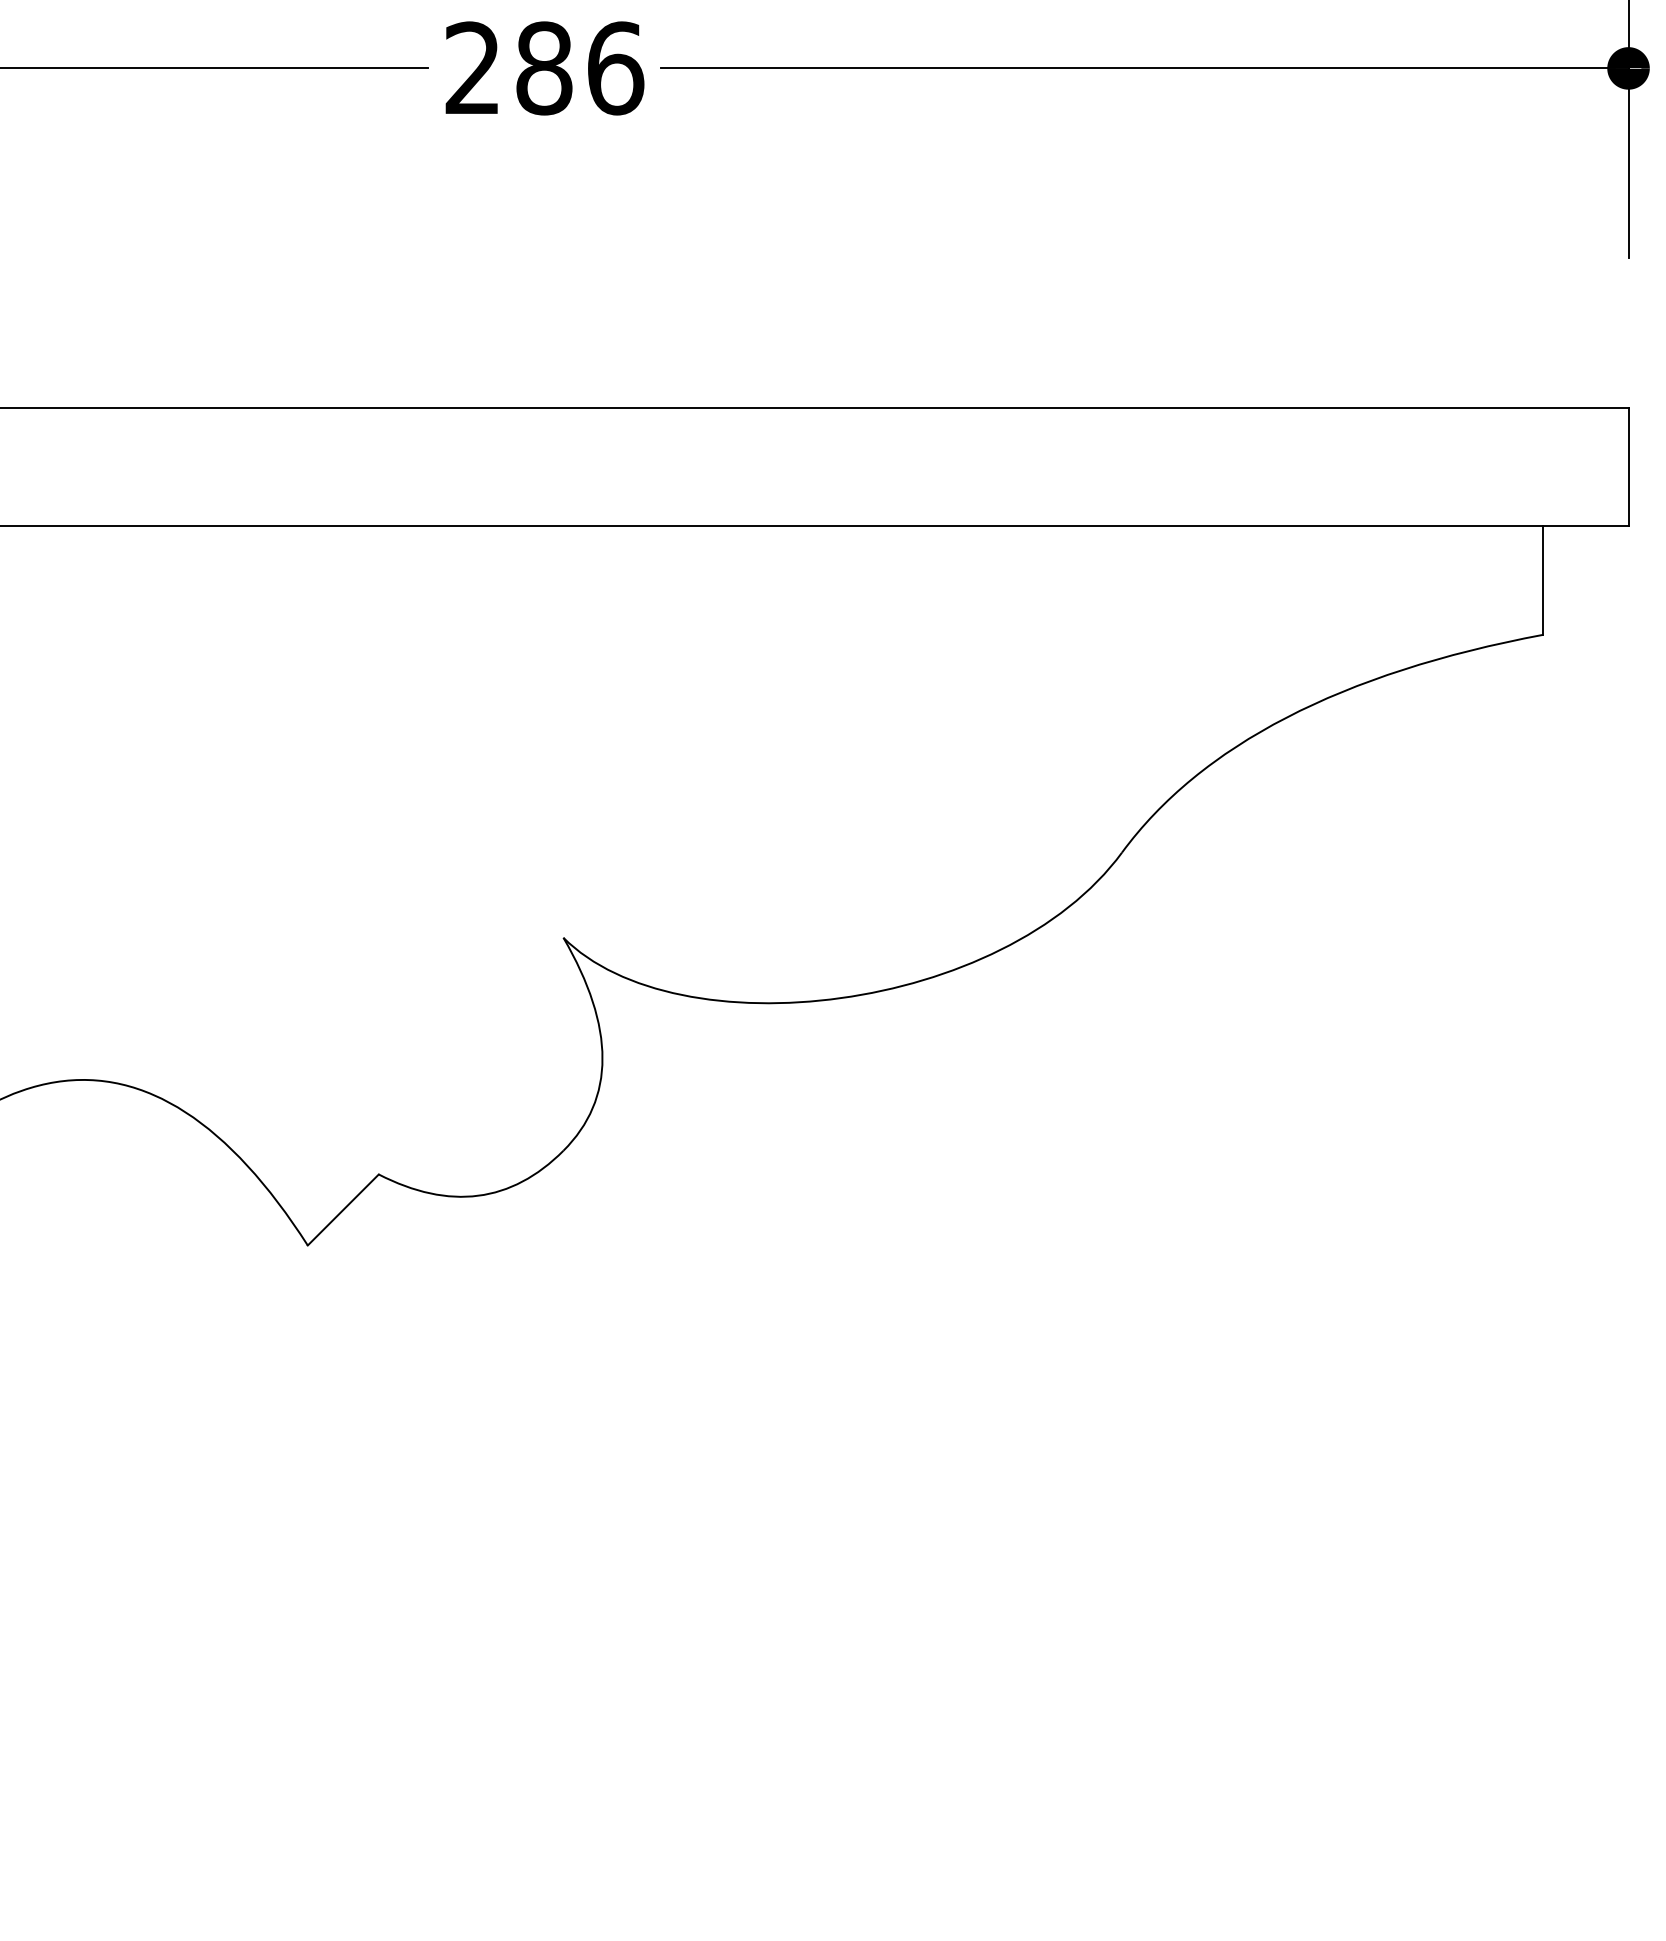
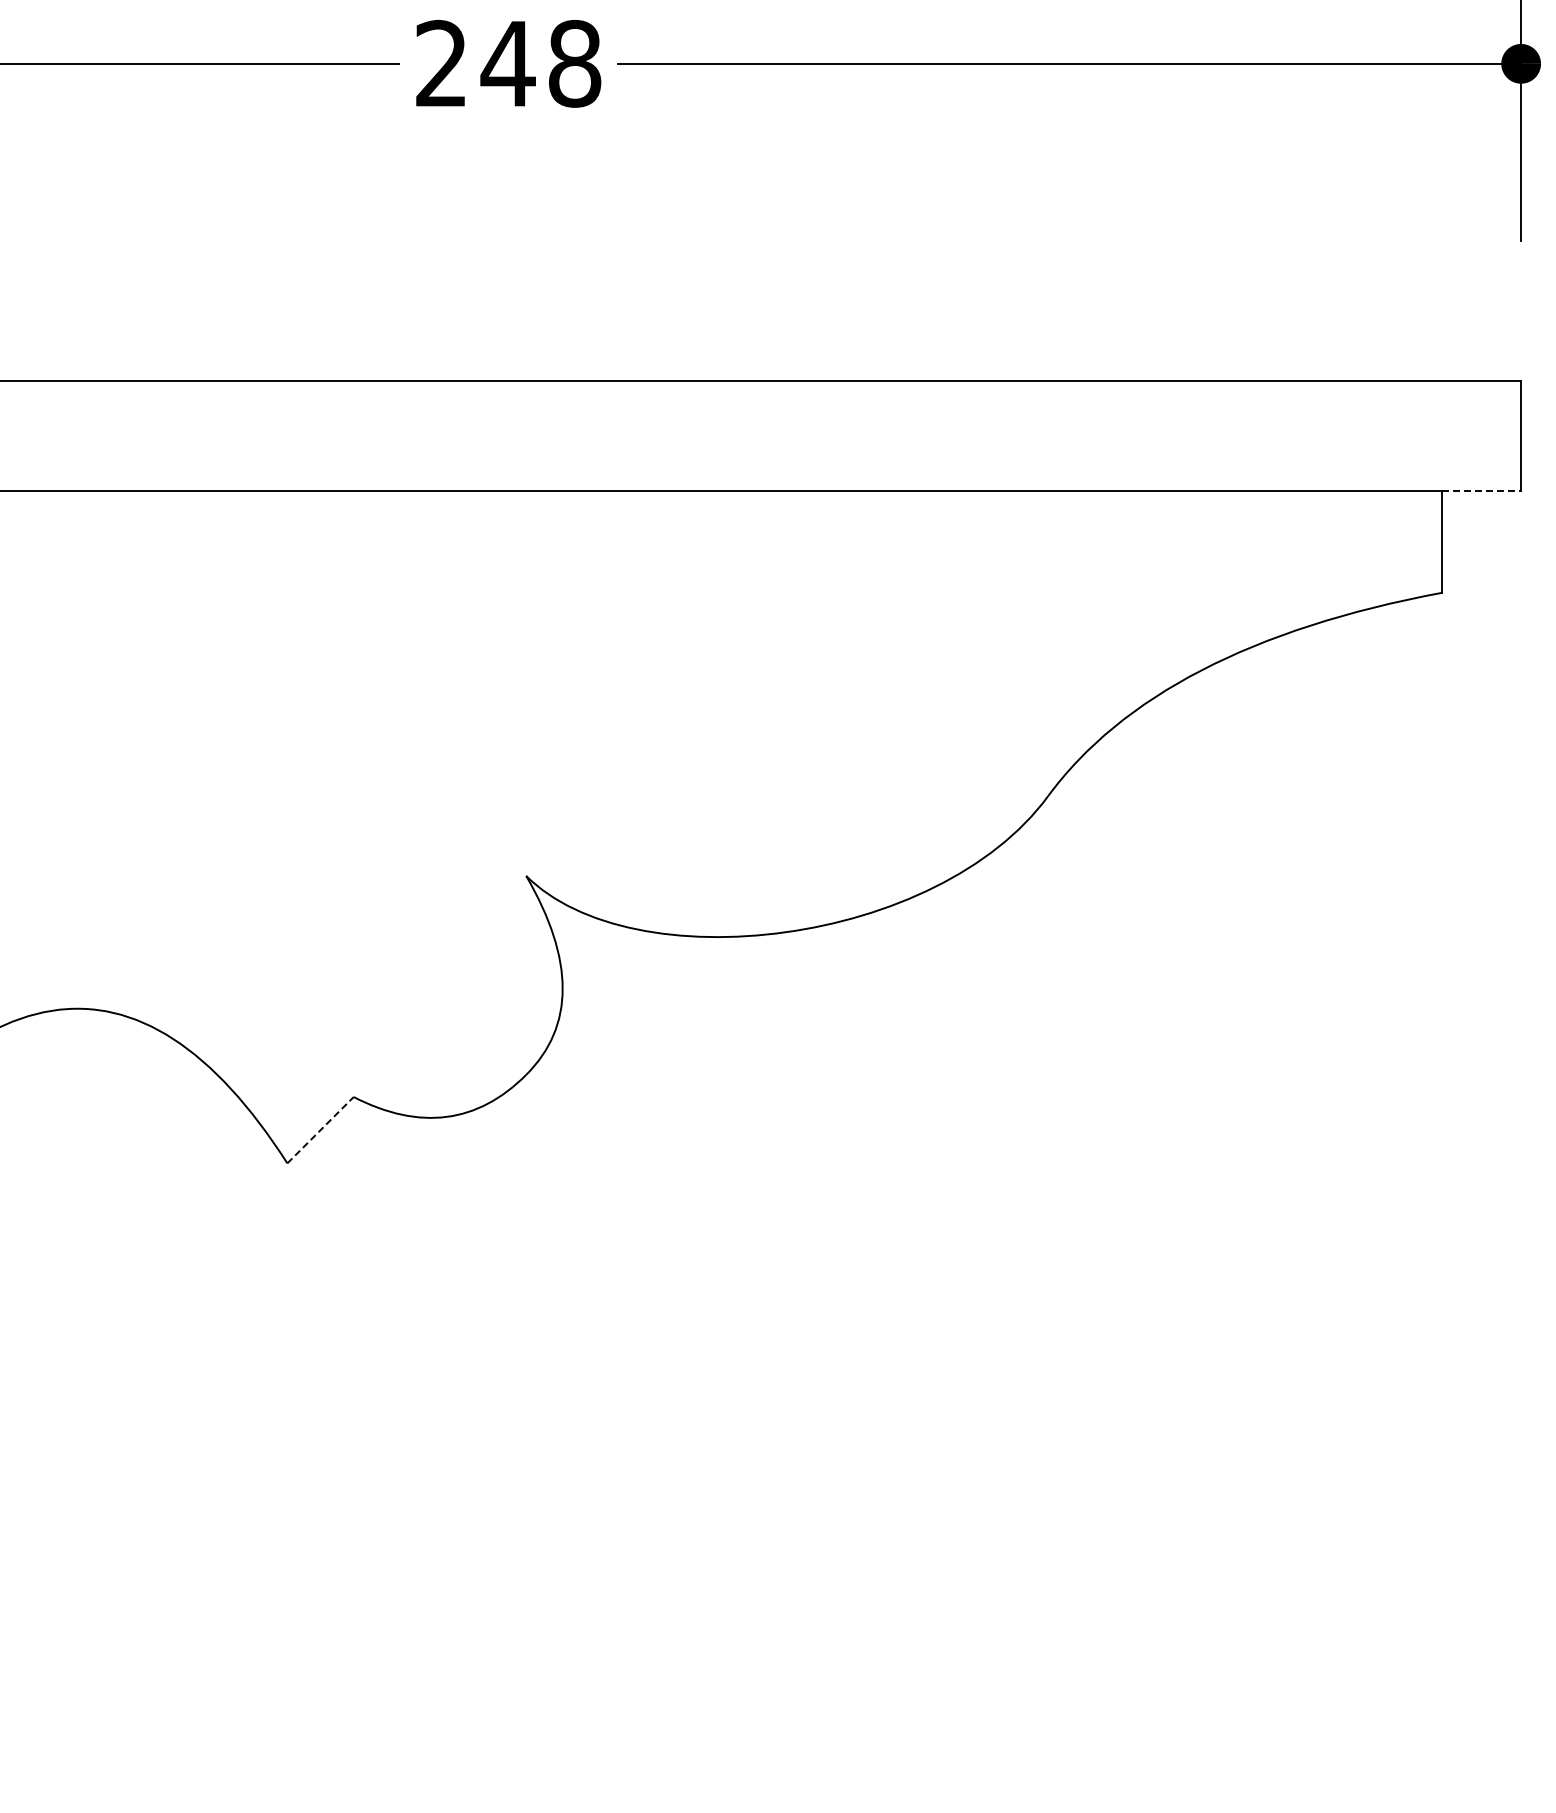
text: (578, 68) -> (540, 63), 286 -> 248
line: (1586, 526) -> (1481, 491), solid -> dashed
line: (343, 1210) -> (320, 1130), solid -> dashed

